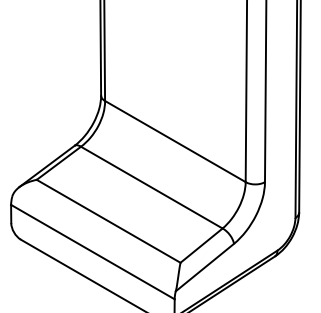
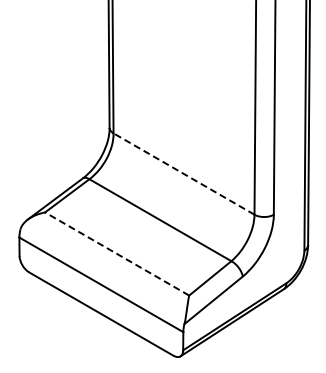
line: (174, 141) -> (183, 173), solid -> dashed
line: (108, 220) -> (116, 253), solid -> dashed

